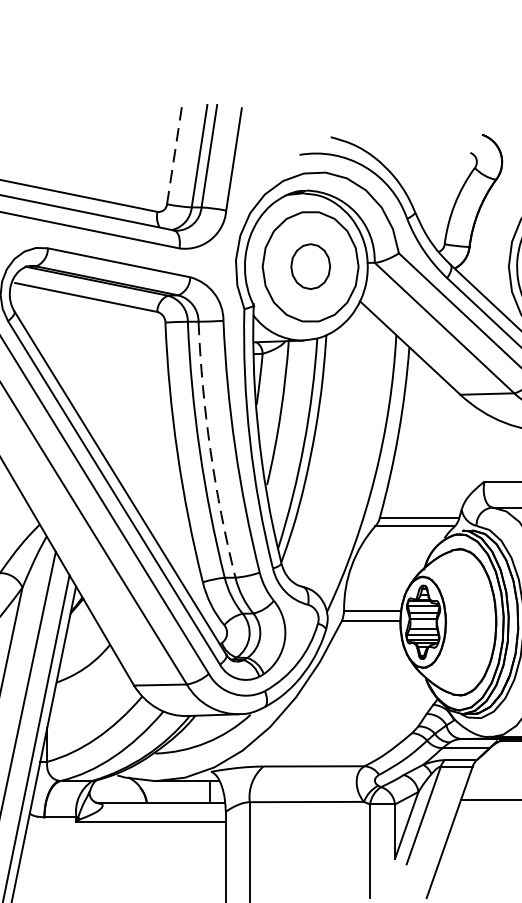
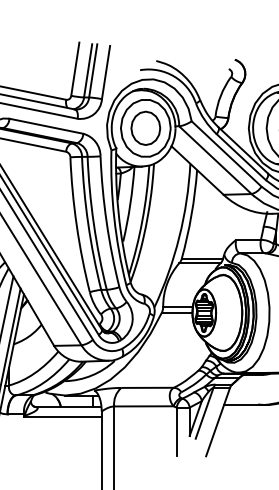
line: (175, 153) -> (75, 69), dashed -> solid
part: (309, 265) -> (145, 127), size x1.43
arc: (209, 449) -> (93, 223), dashed -> solid

